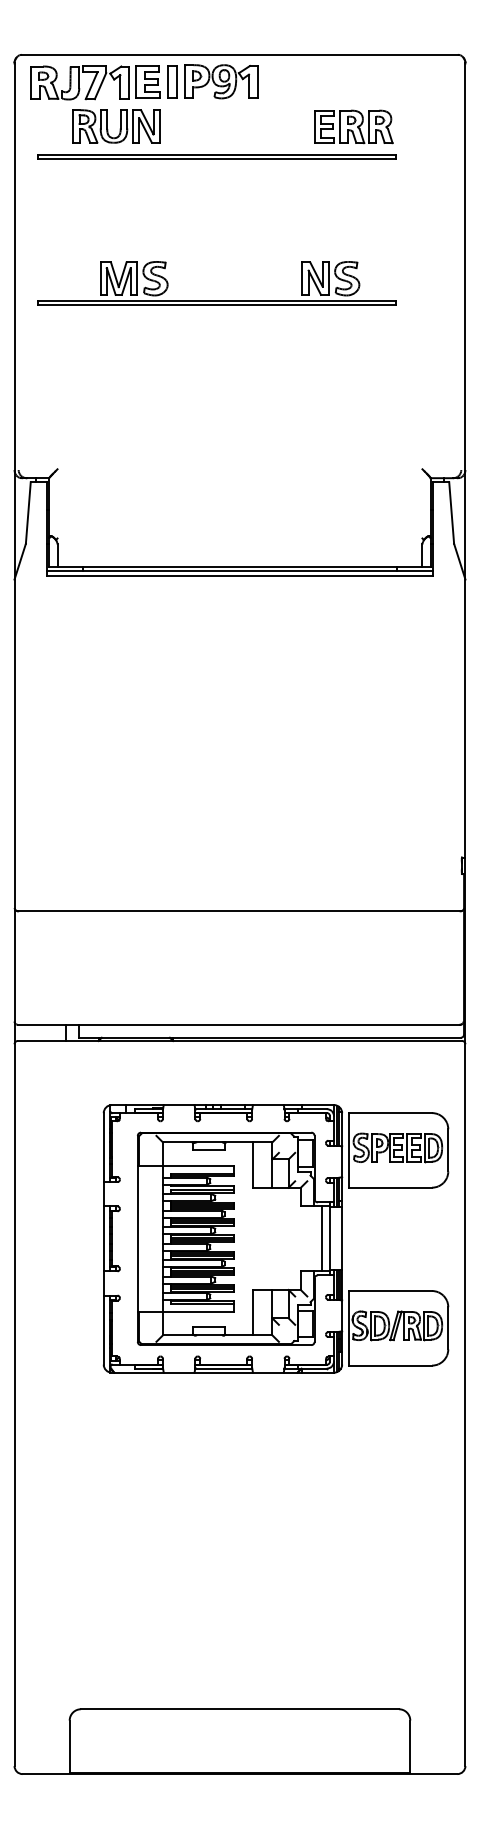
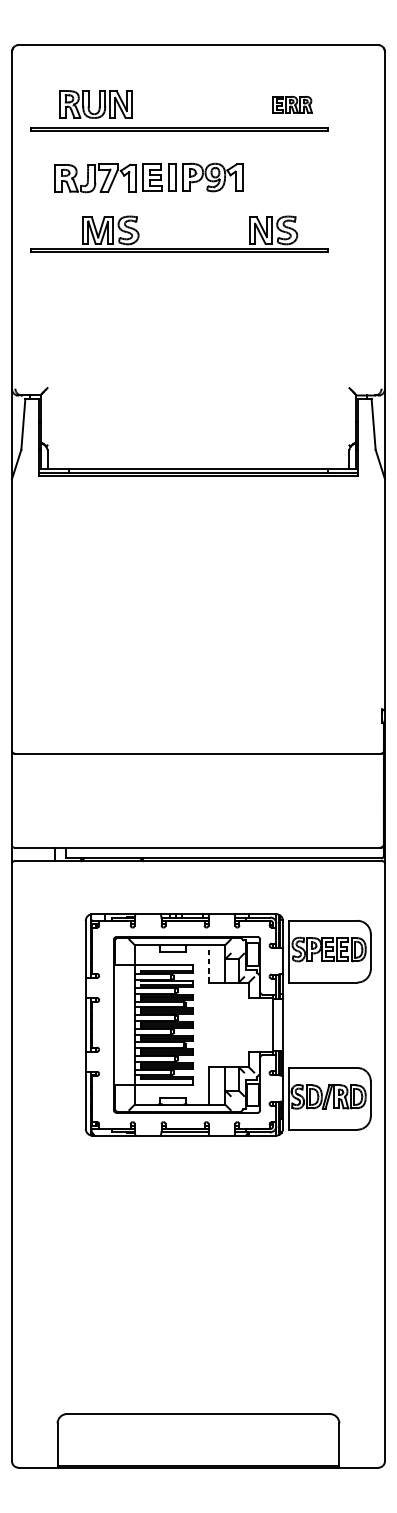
part: (144, 82) -> (149, 178), moved
part: (353, 126) -> (292, 104), size x0.6
line: (252, 1165) -> (208, 964), solid -> dashed
line: (321, 1238) -> (265, 1024), removed

